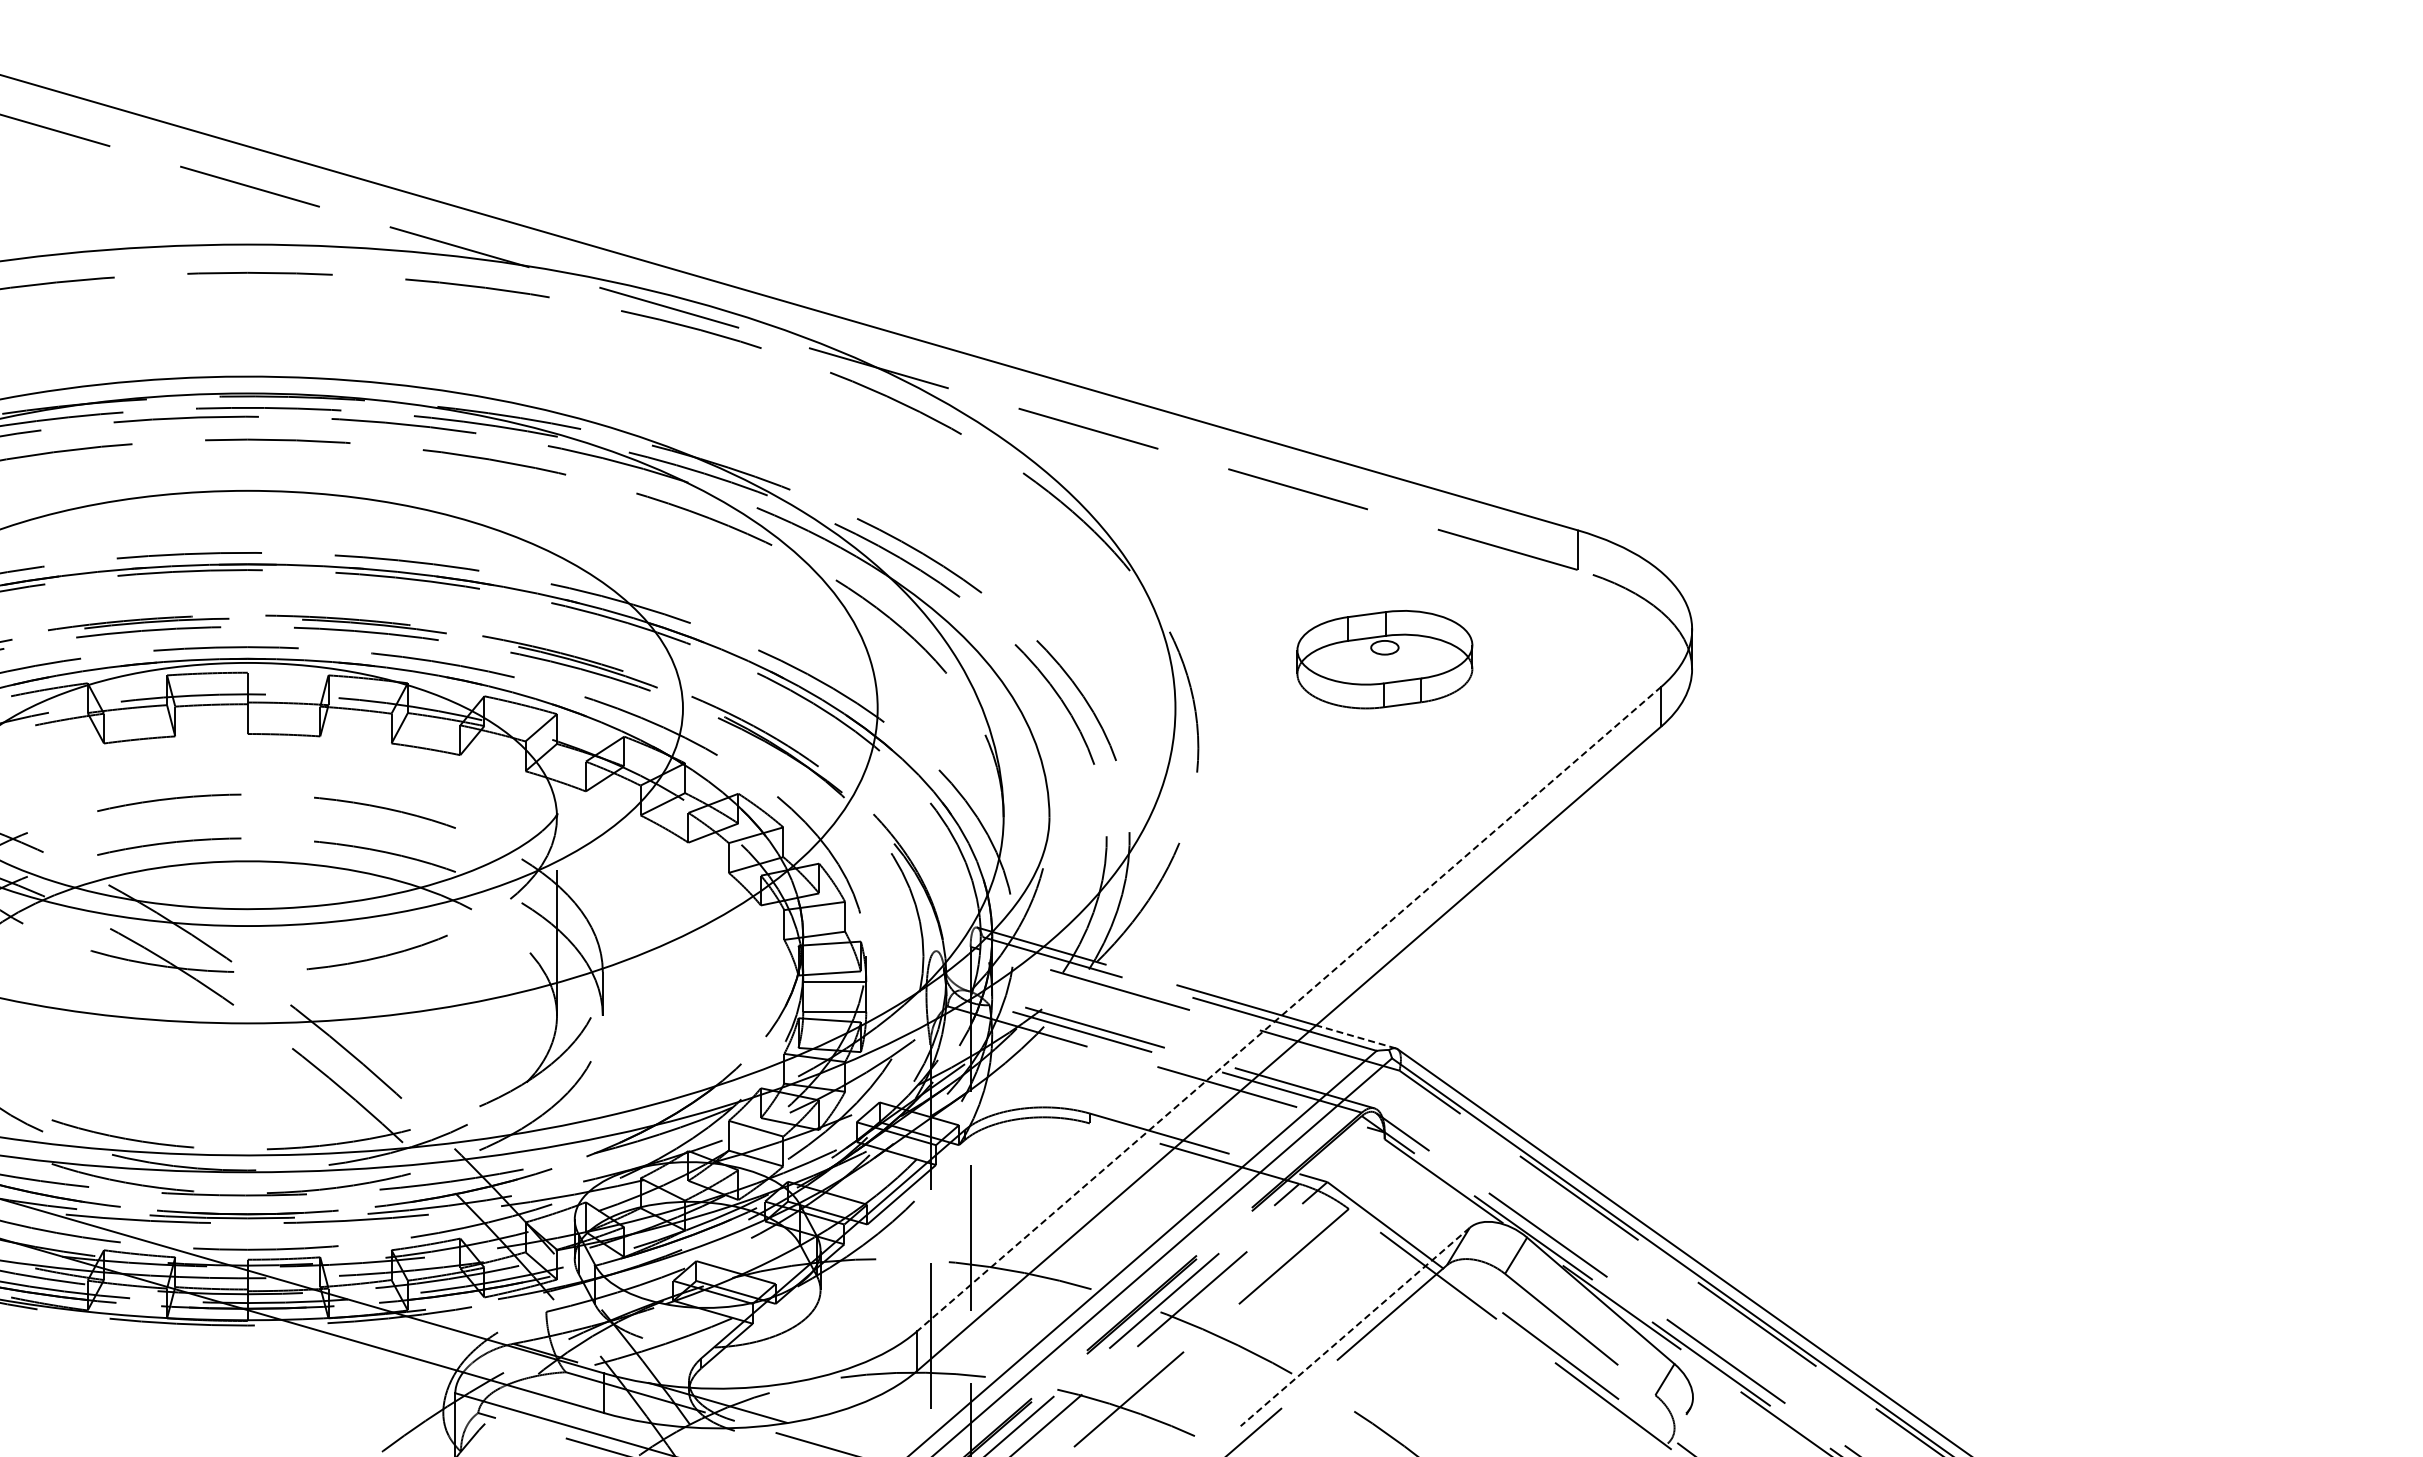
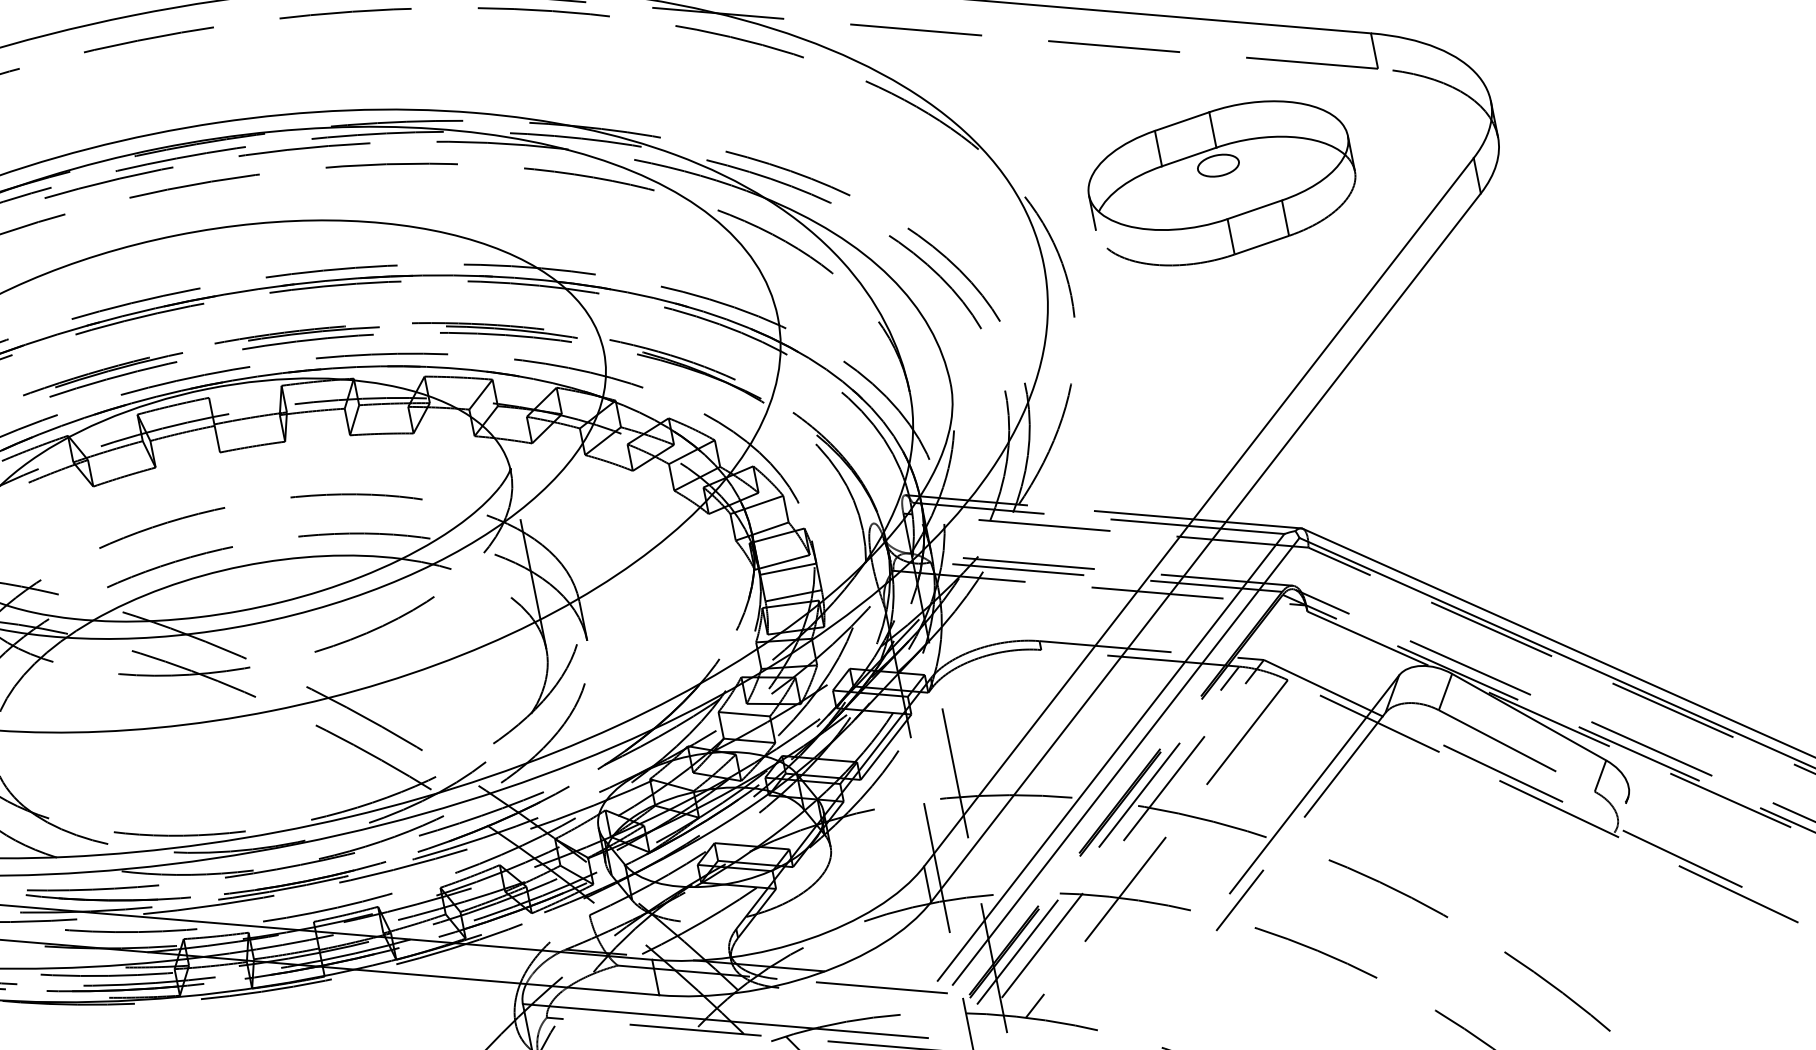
part: (1384, 659) -> (1221, 183), size x1.67
line: (1288, 1009) -> (1198, 512), dashed -> solid
line: (1356, 1036) -> (1263, 524), dashed -> solid
line: (1355, 1327) -> (1314, 784), dashed -> solid

